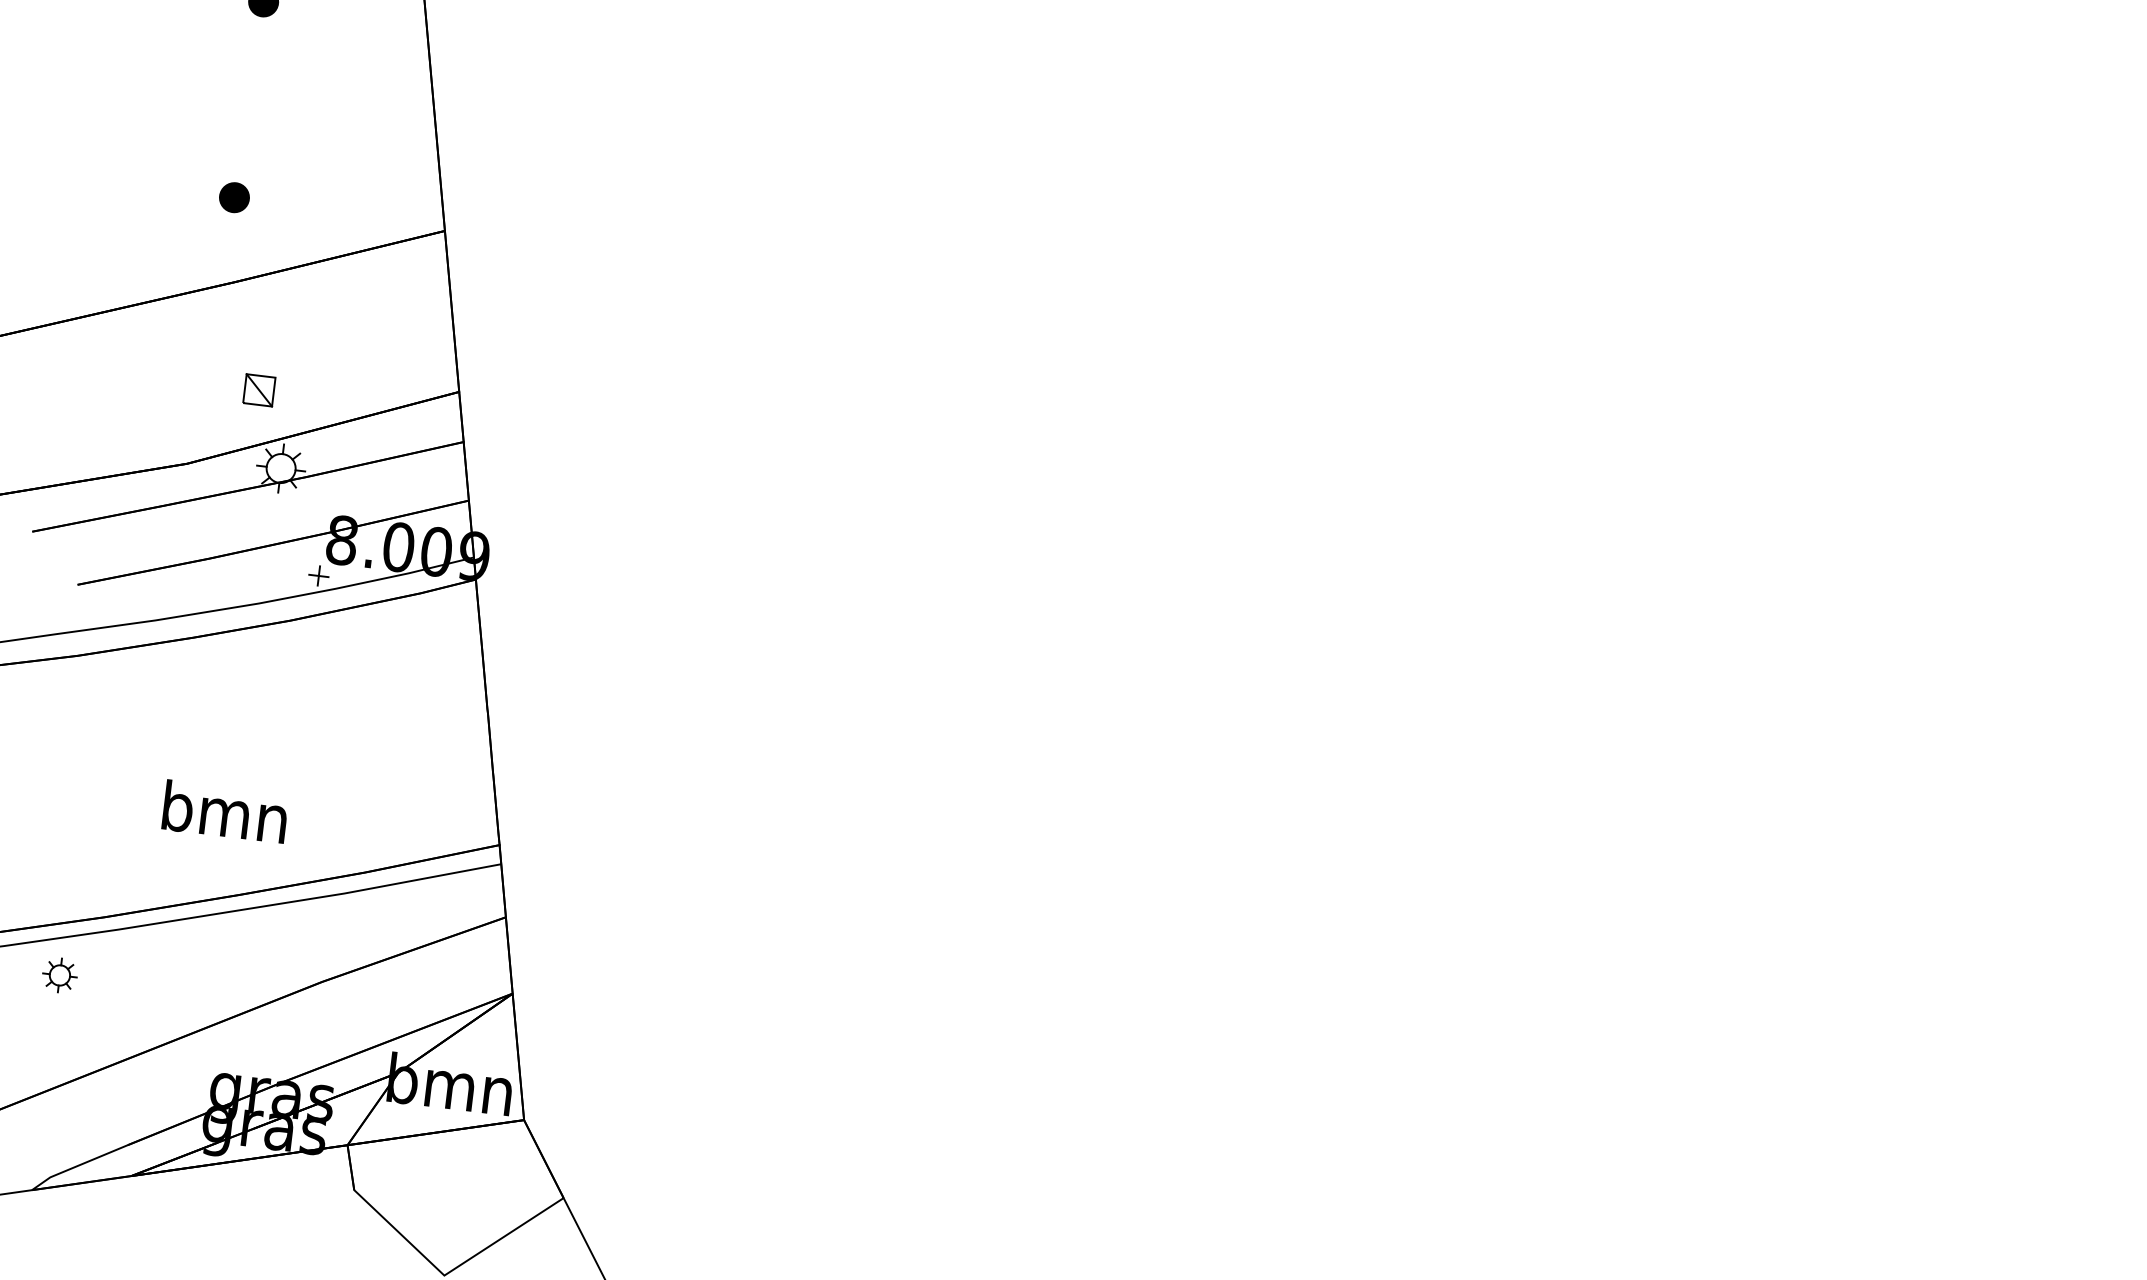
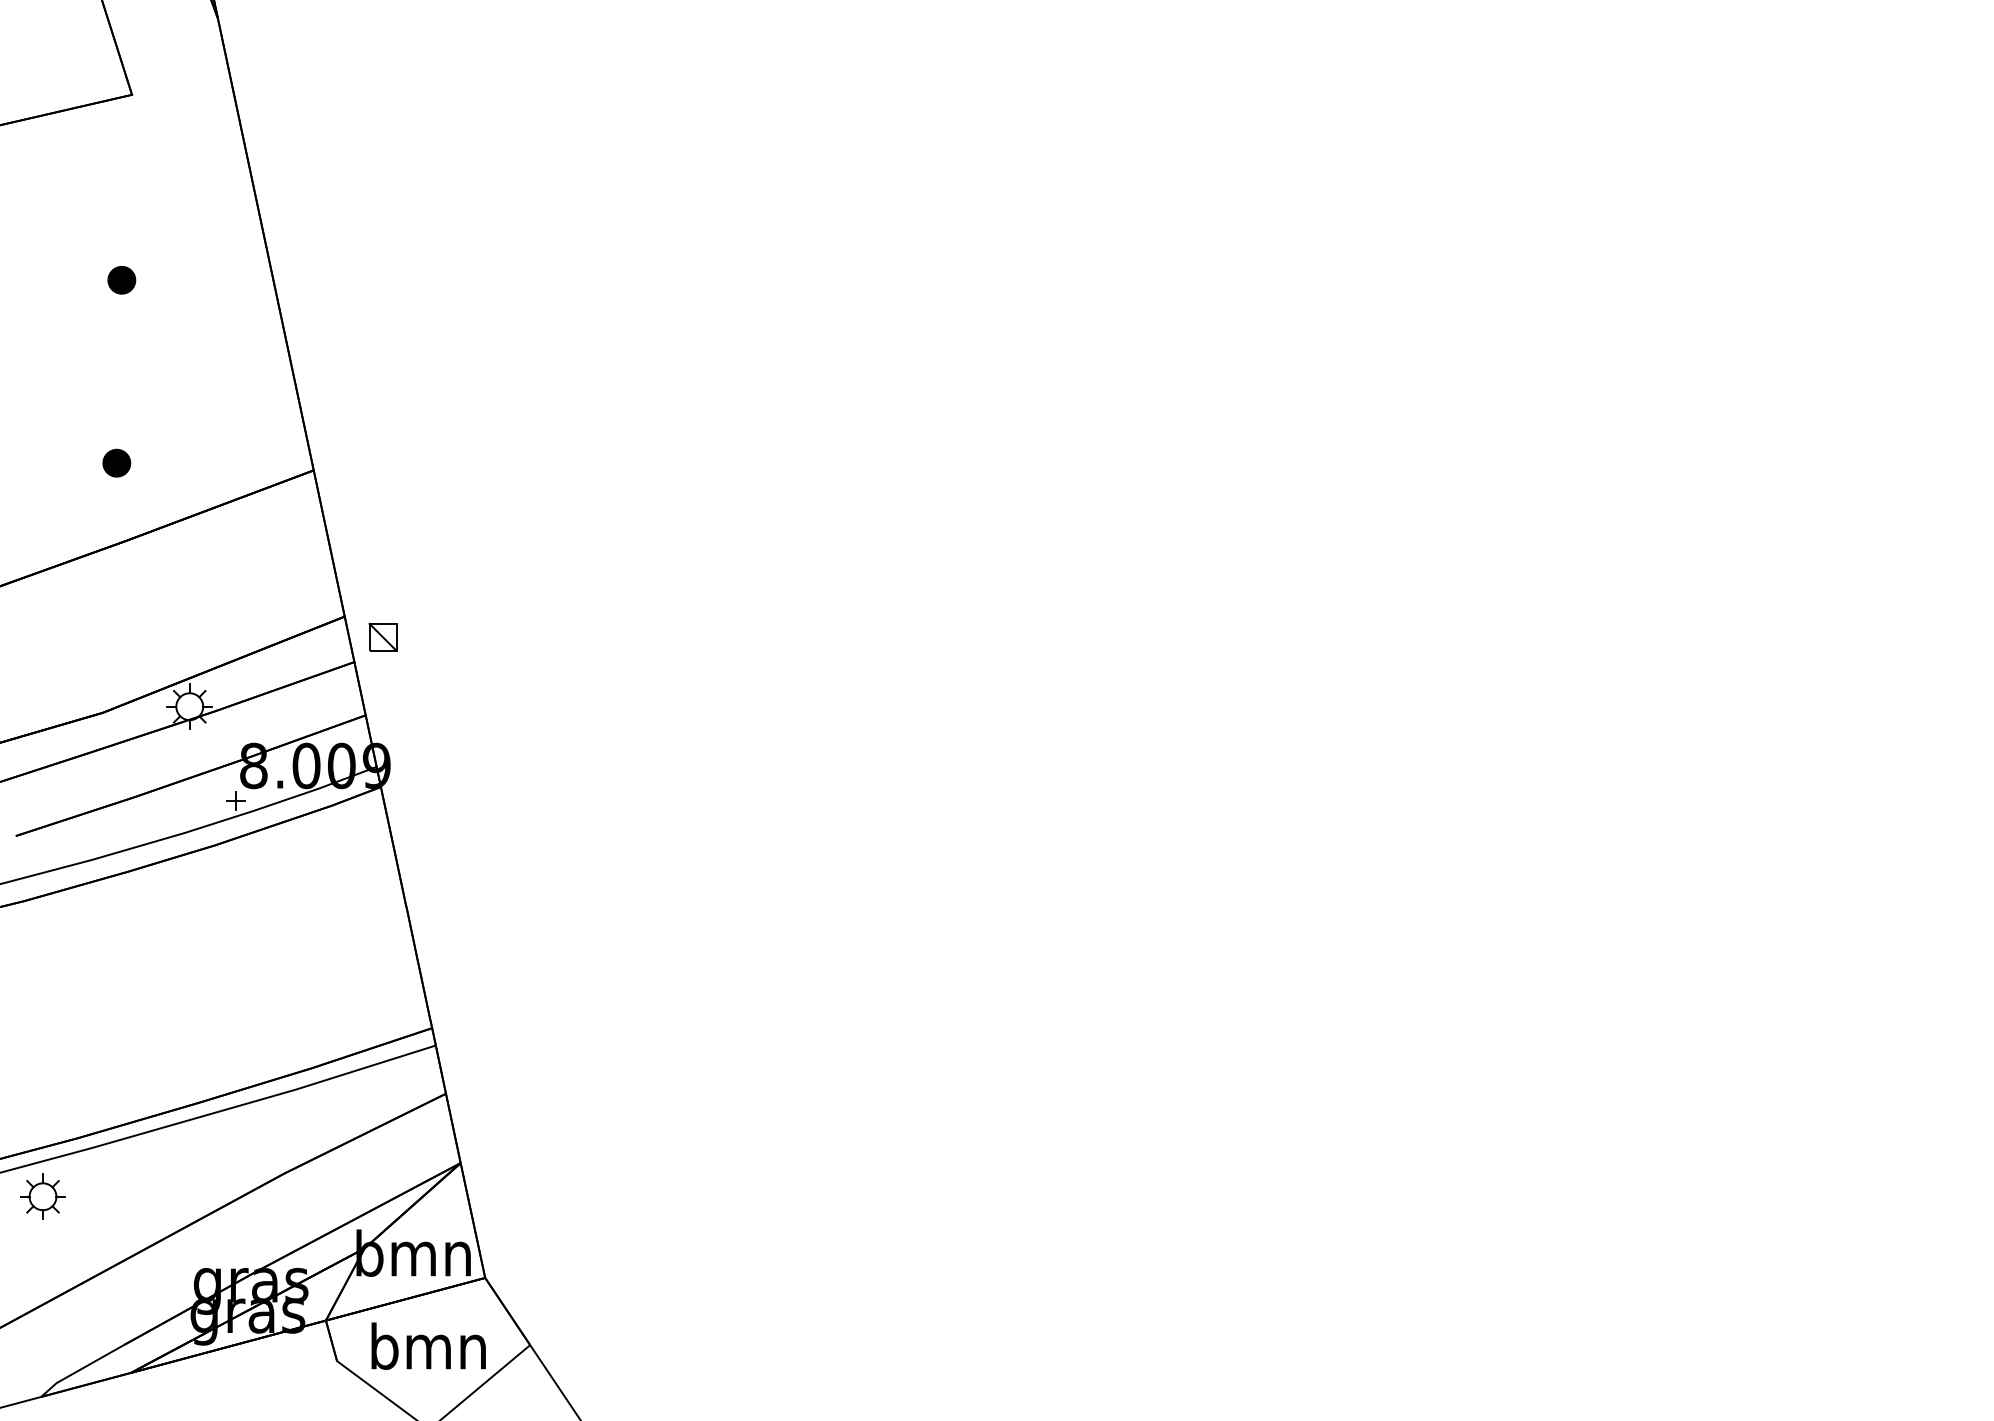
part: (258, 389) -> (382, 636), moved
text: (225, 811) -> (428, 1345), moved
part: (59, 975) -> (42, 1196), size x1.43

